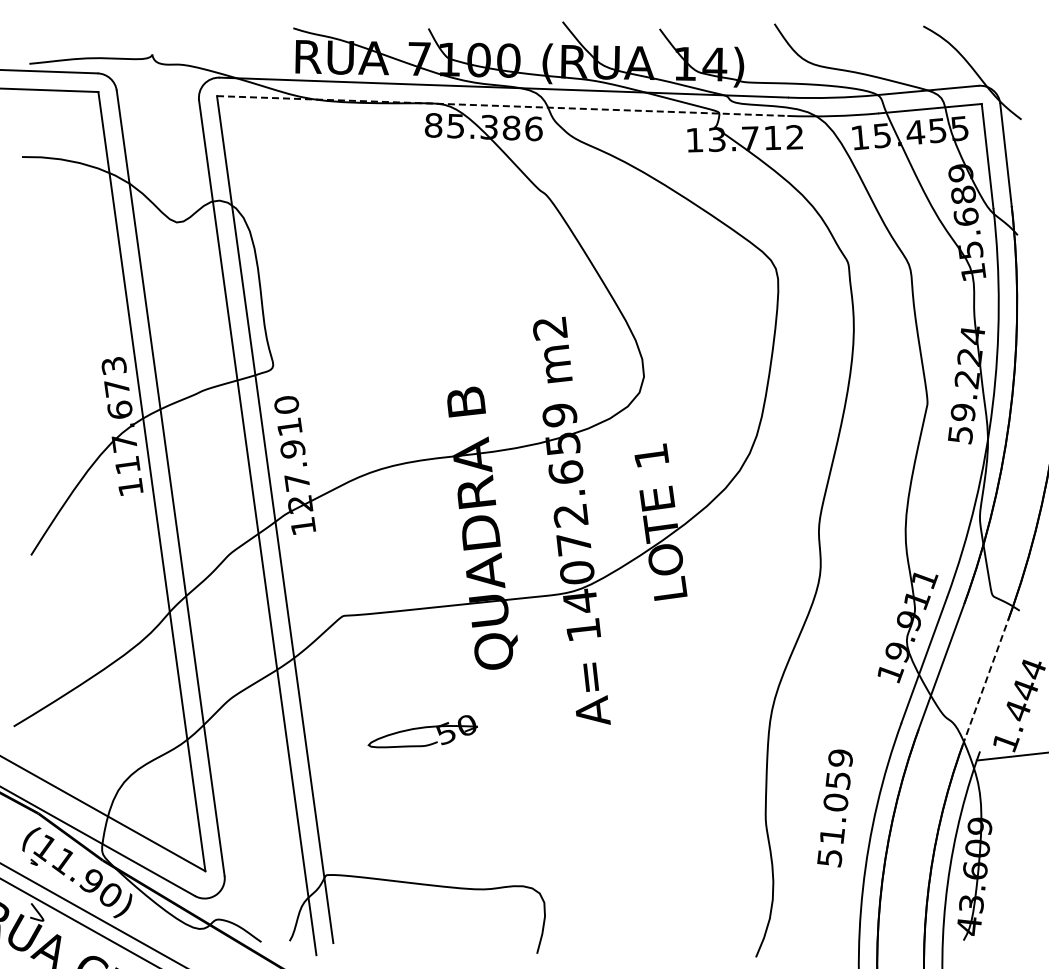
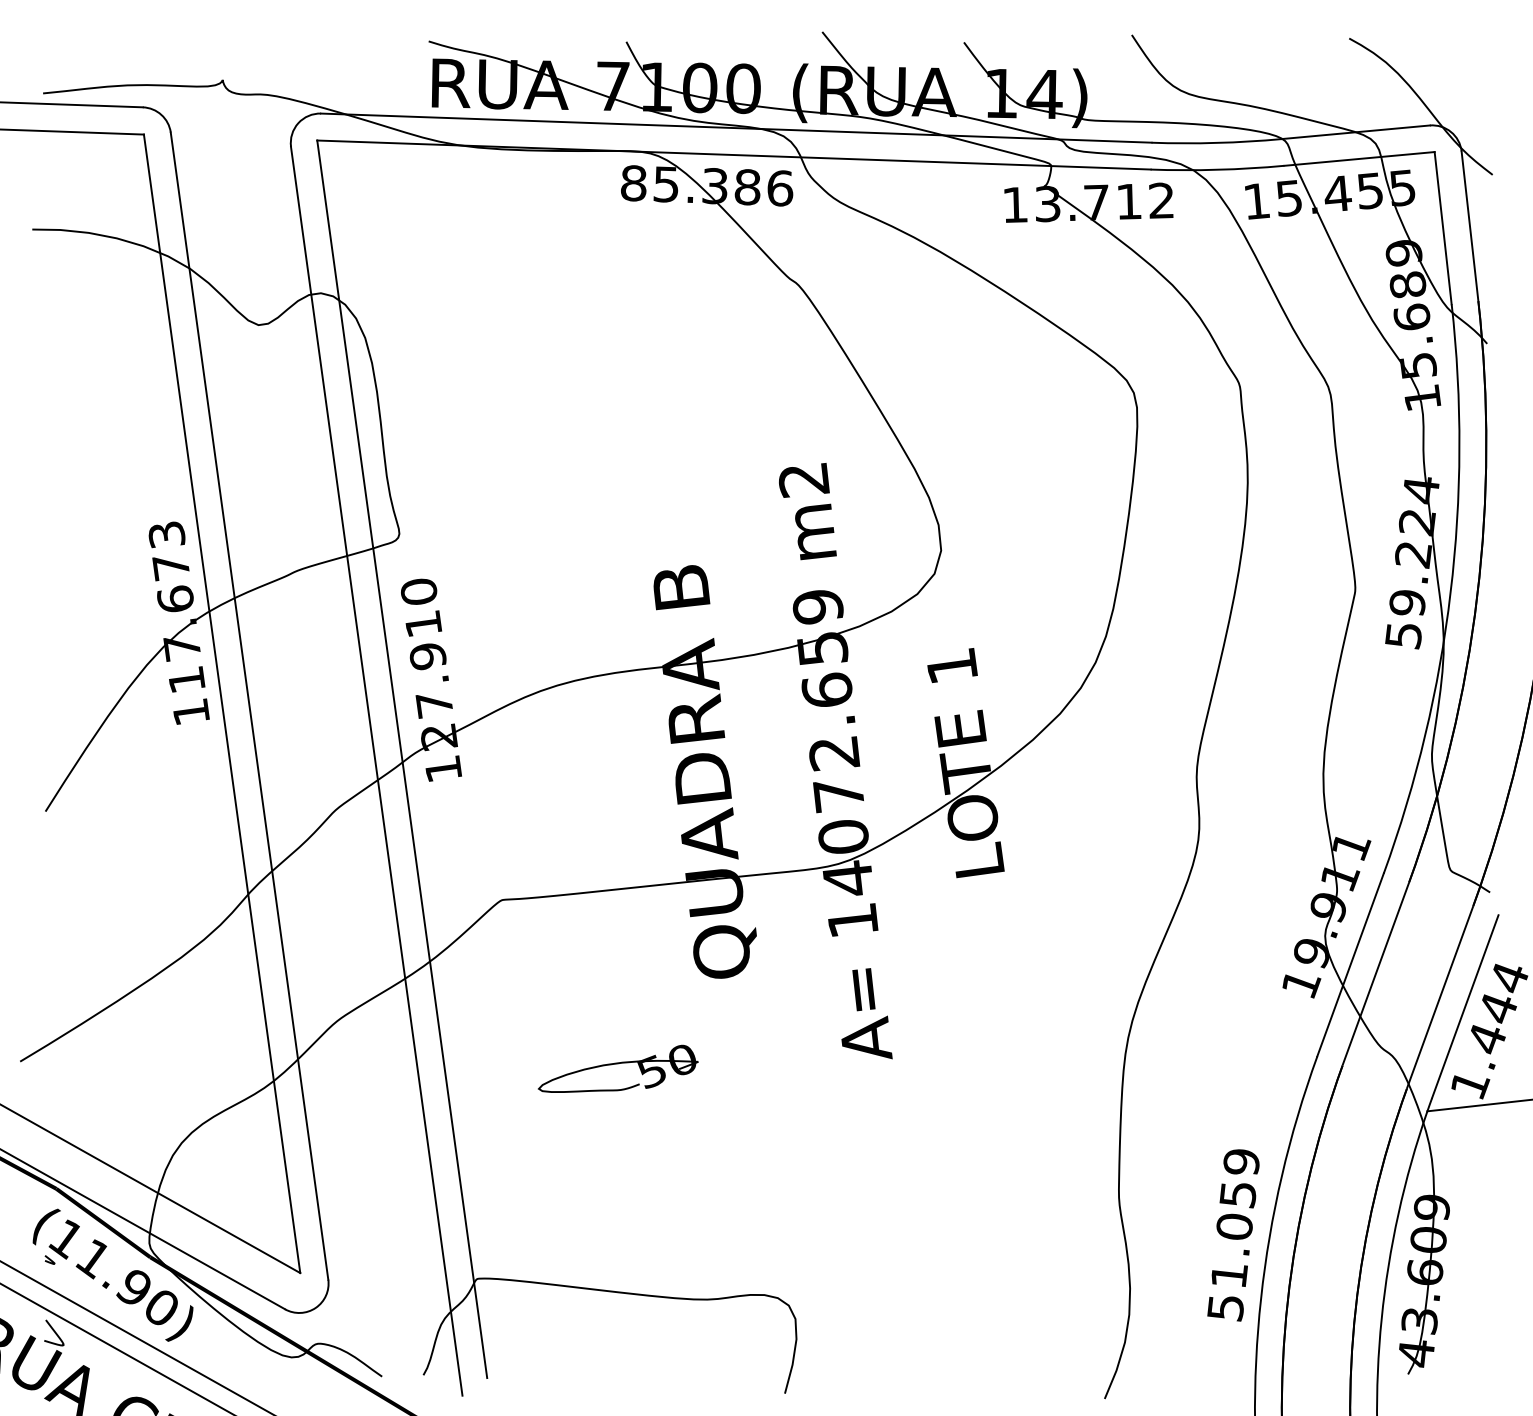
line: (502, 106) -> (734, 155), dashed -> solid
line: (985, 682) -> (1440, 997), dashed -> solid
line: (1002, 688) -> (1464, 1006), added
text: (834, 808) -> (1232, 1235), moved

